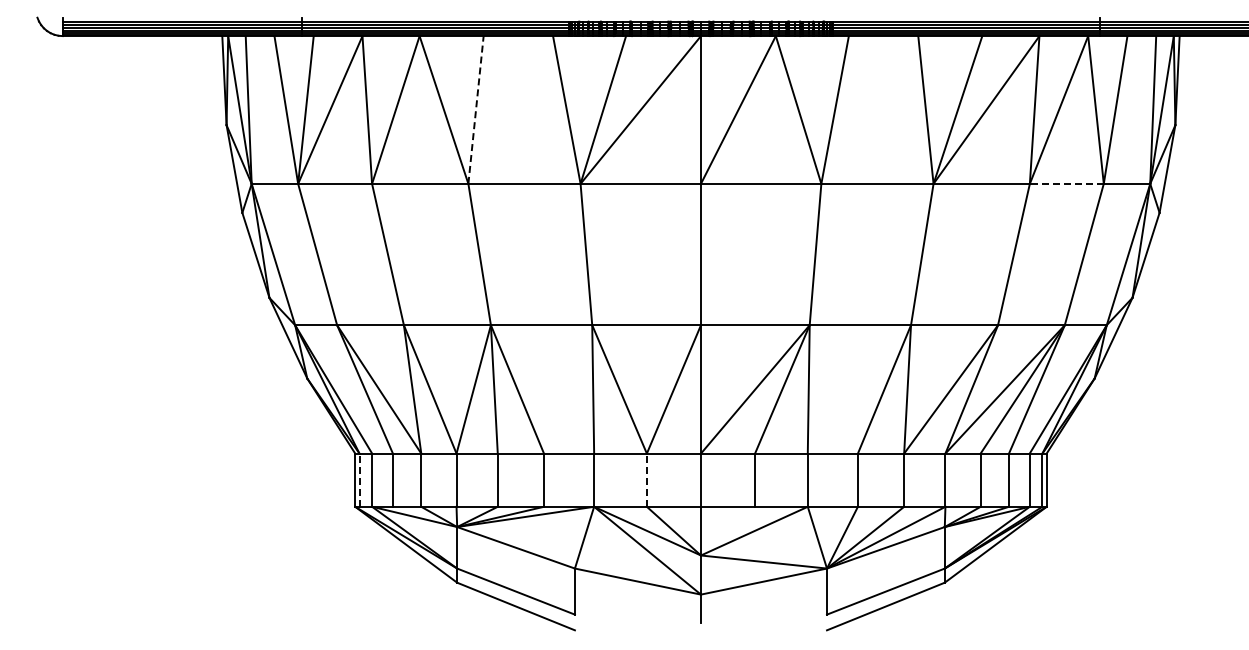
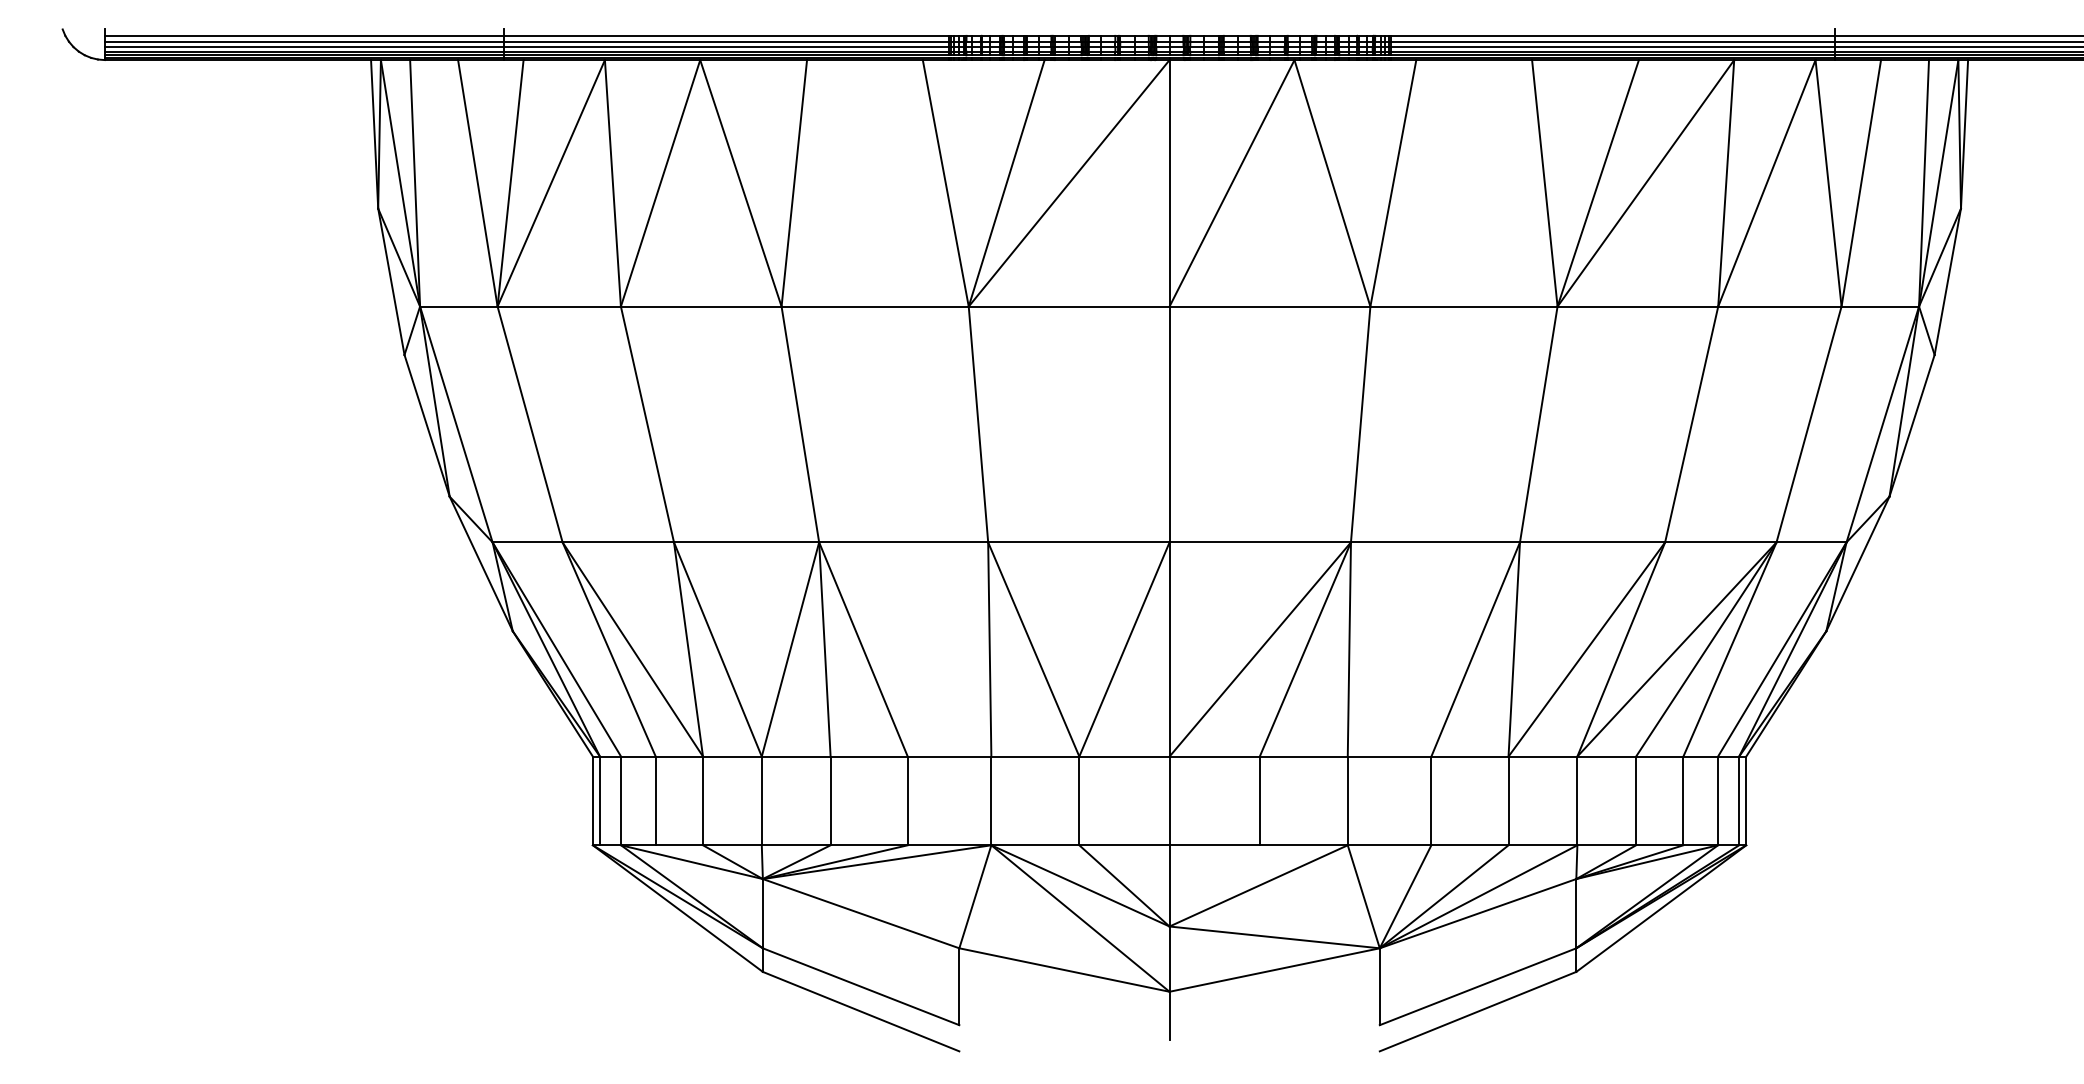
line: (476, 109) -> (795, 182), dashed -> solid
line: (1066, 183) -> (1779, 305), dashed -> solid
line: (359, 480) -> (599, 801), dashed -> solid
line: (646, 480) -> (1078, 801), dashed -> solid

